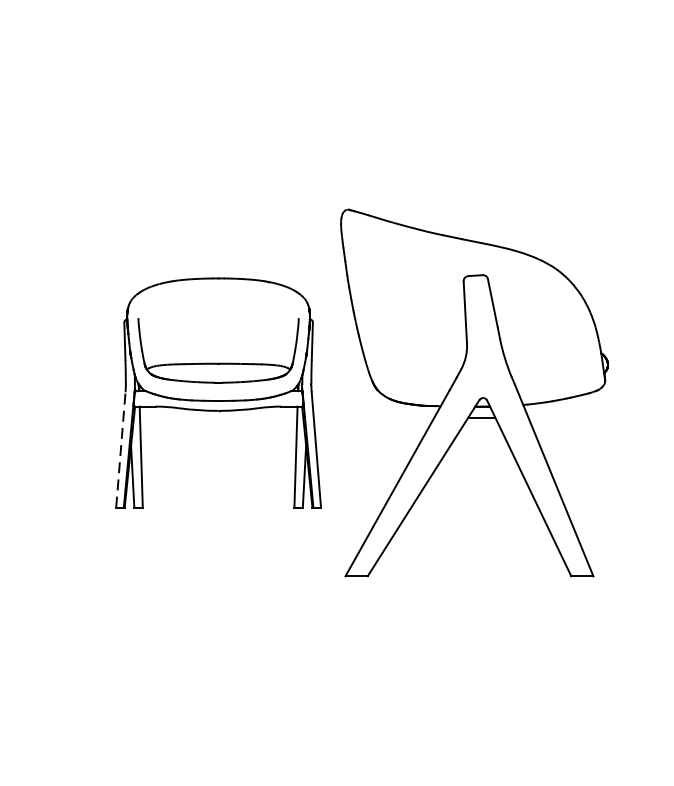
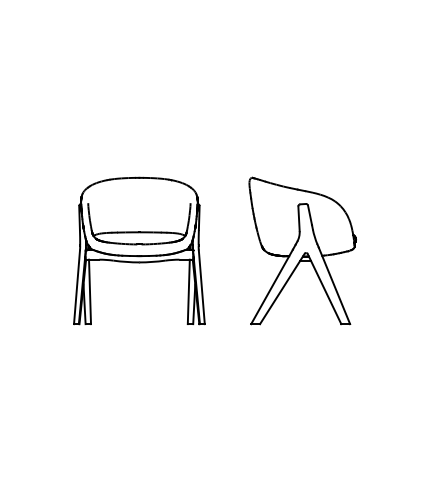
part: (474, 392) -> (302, 250), size x0.62
line: (121, 450) -> (77, 287), dashed -> solid

